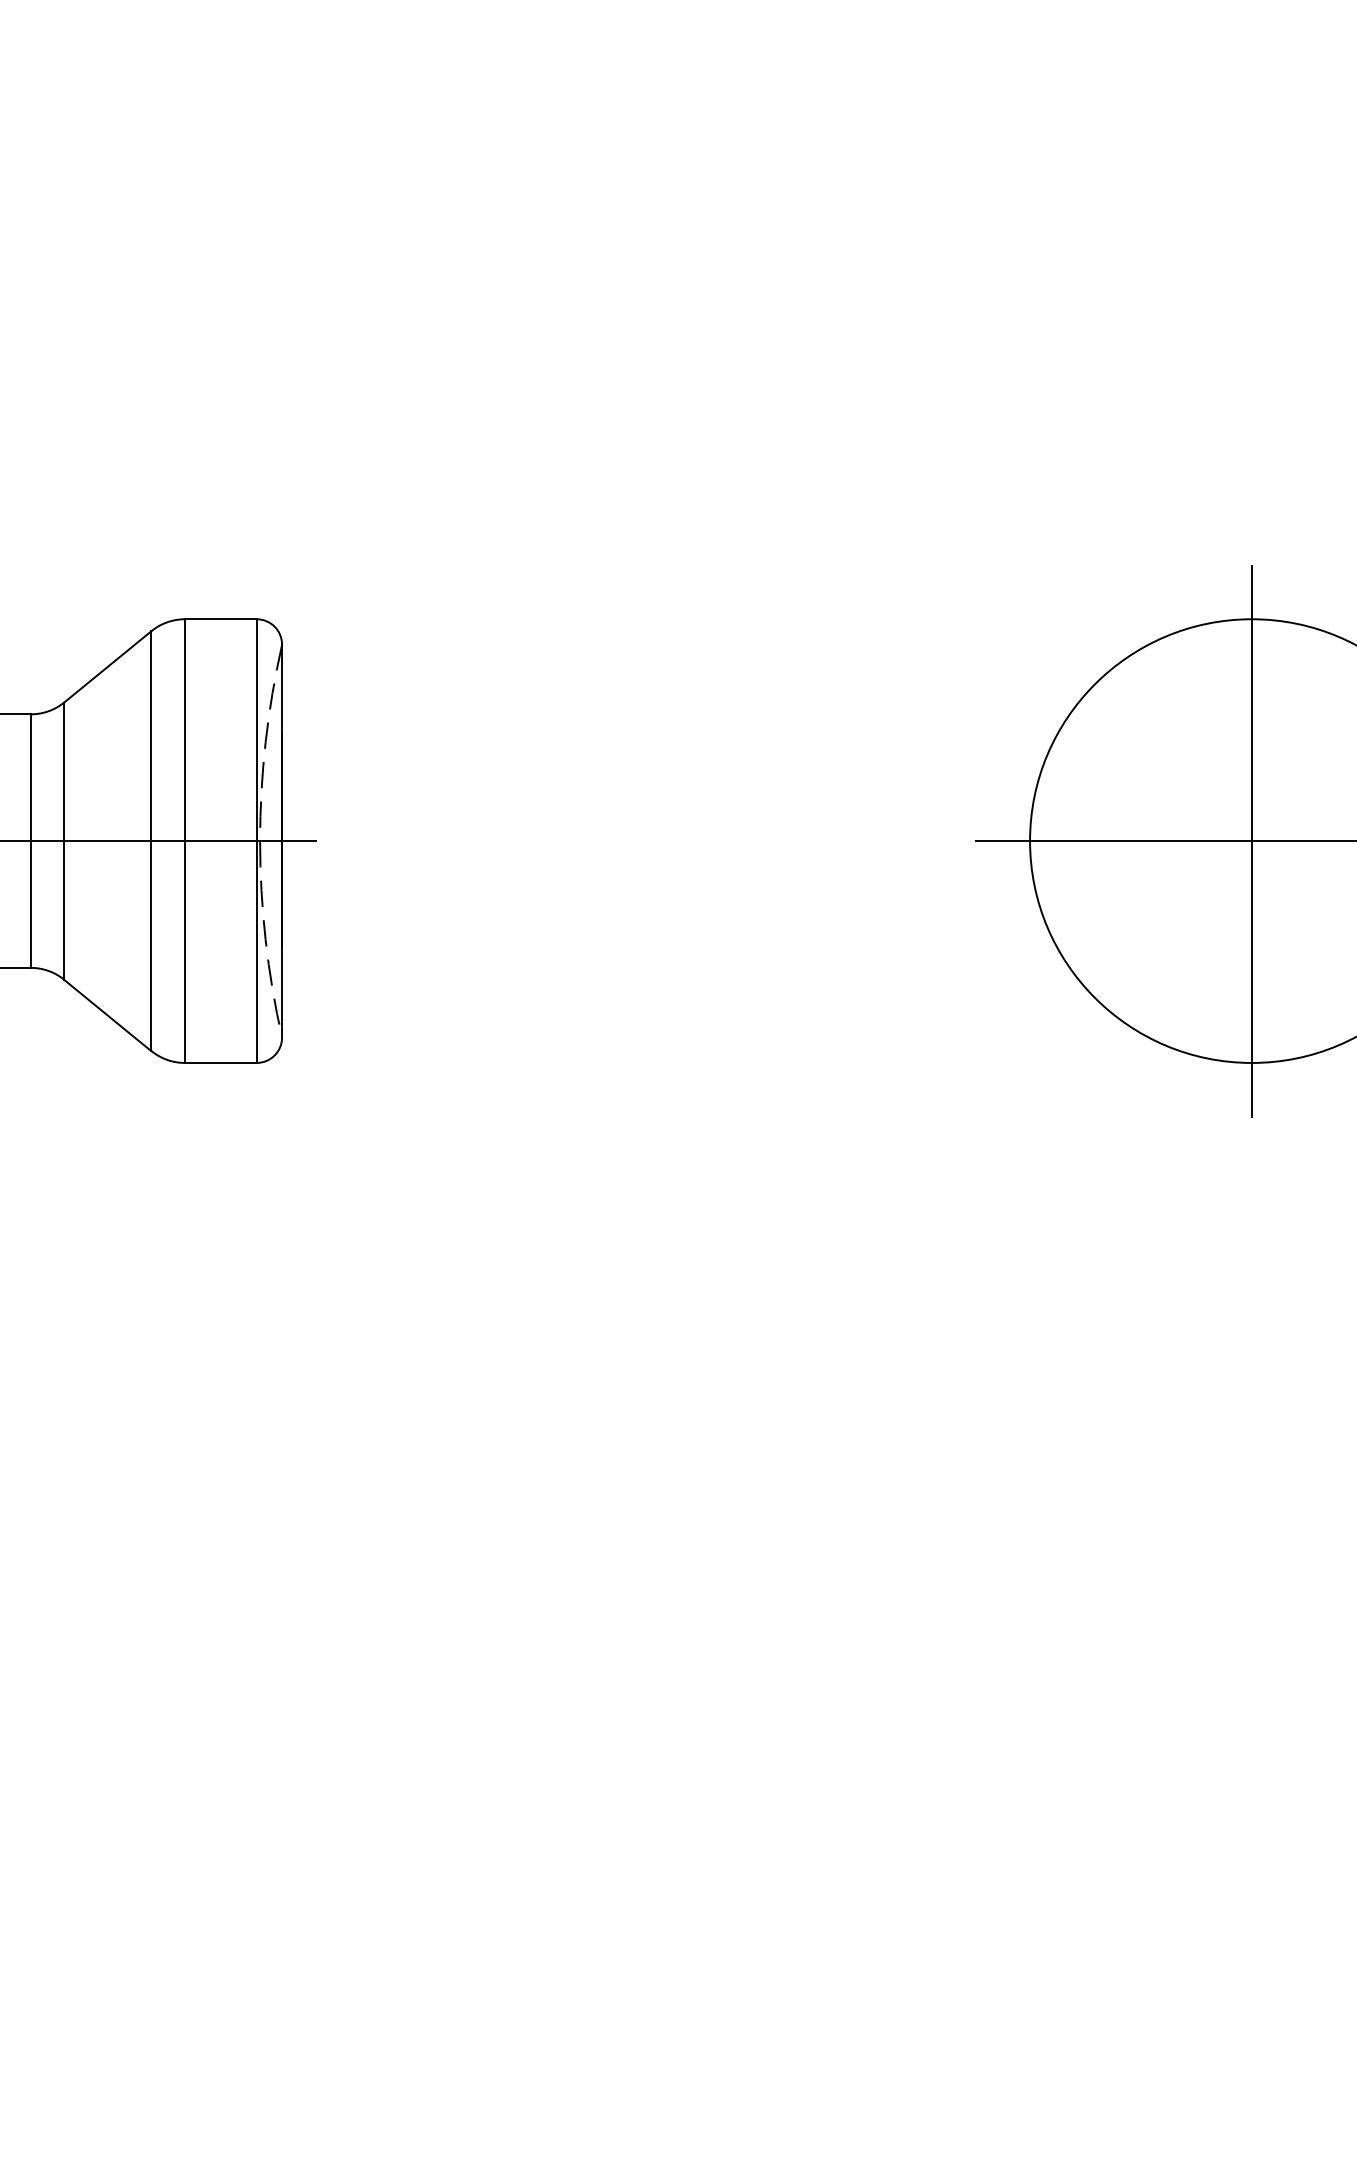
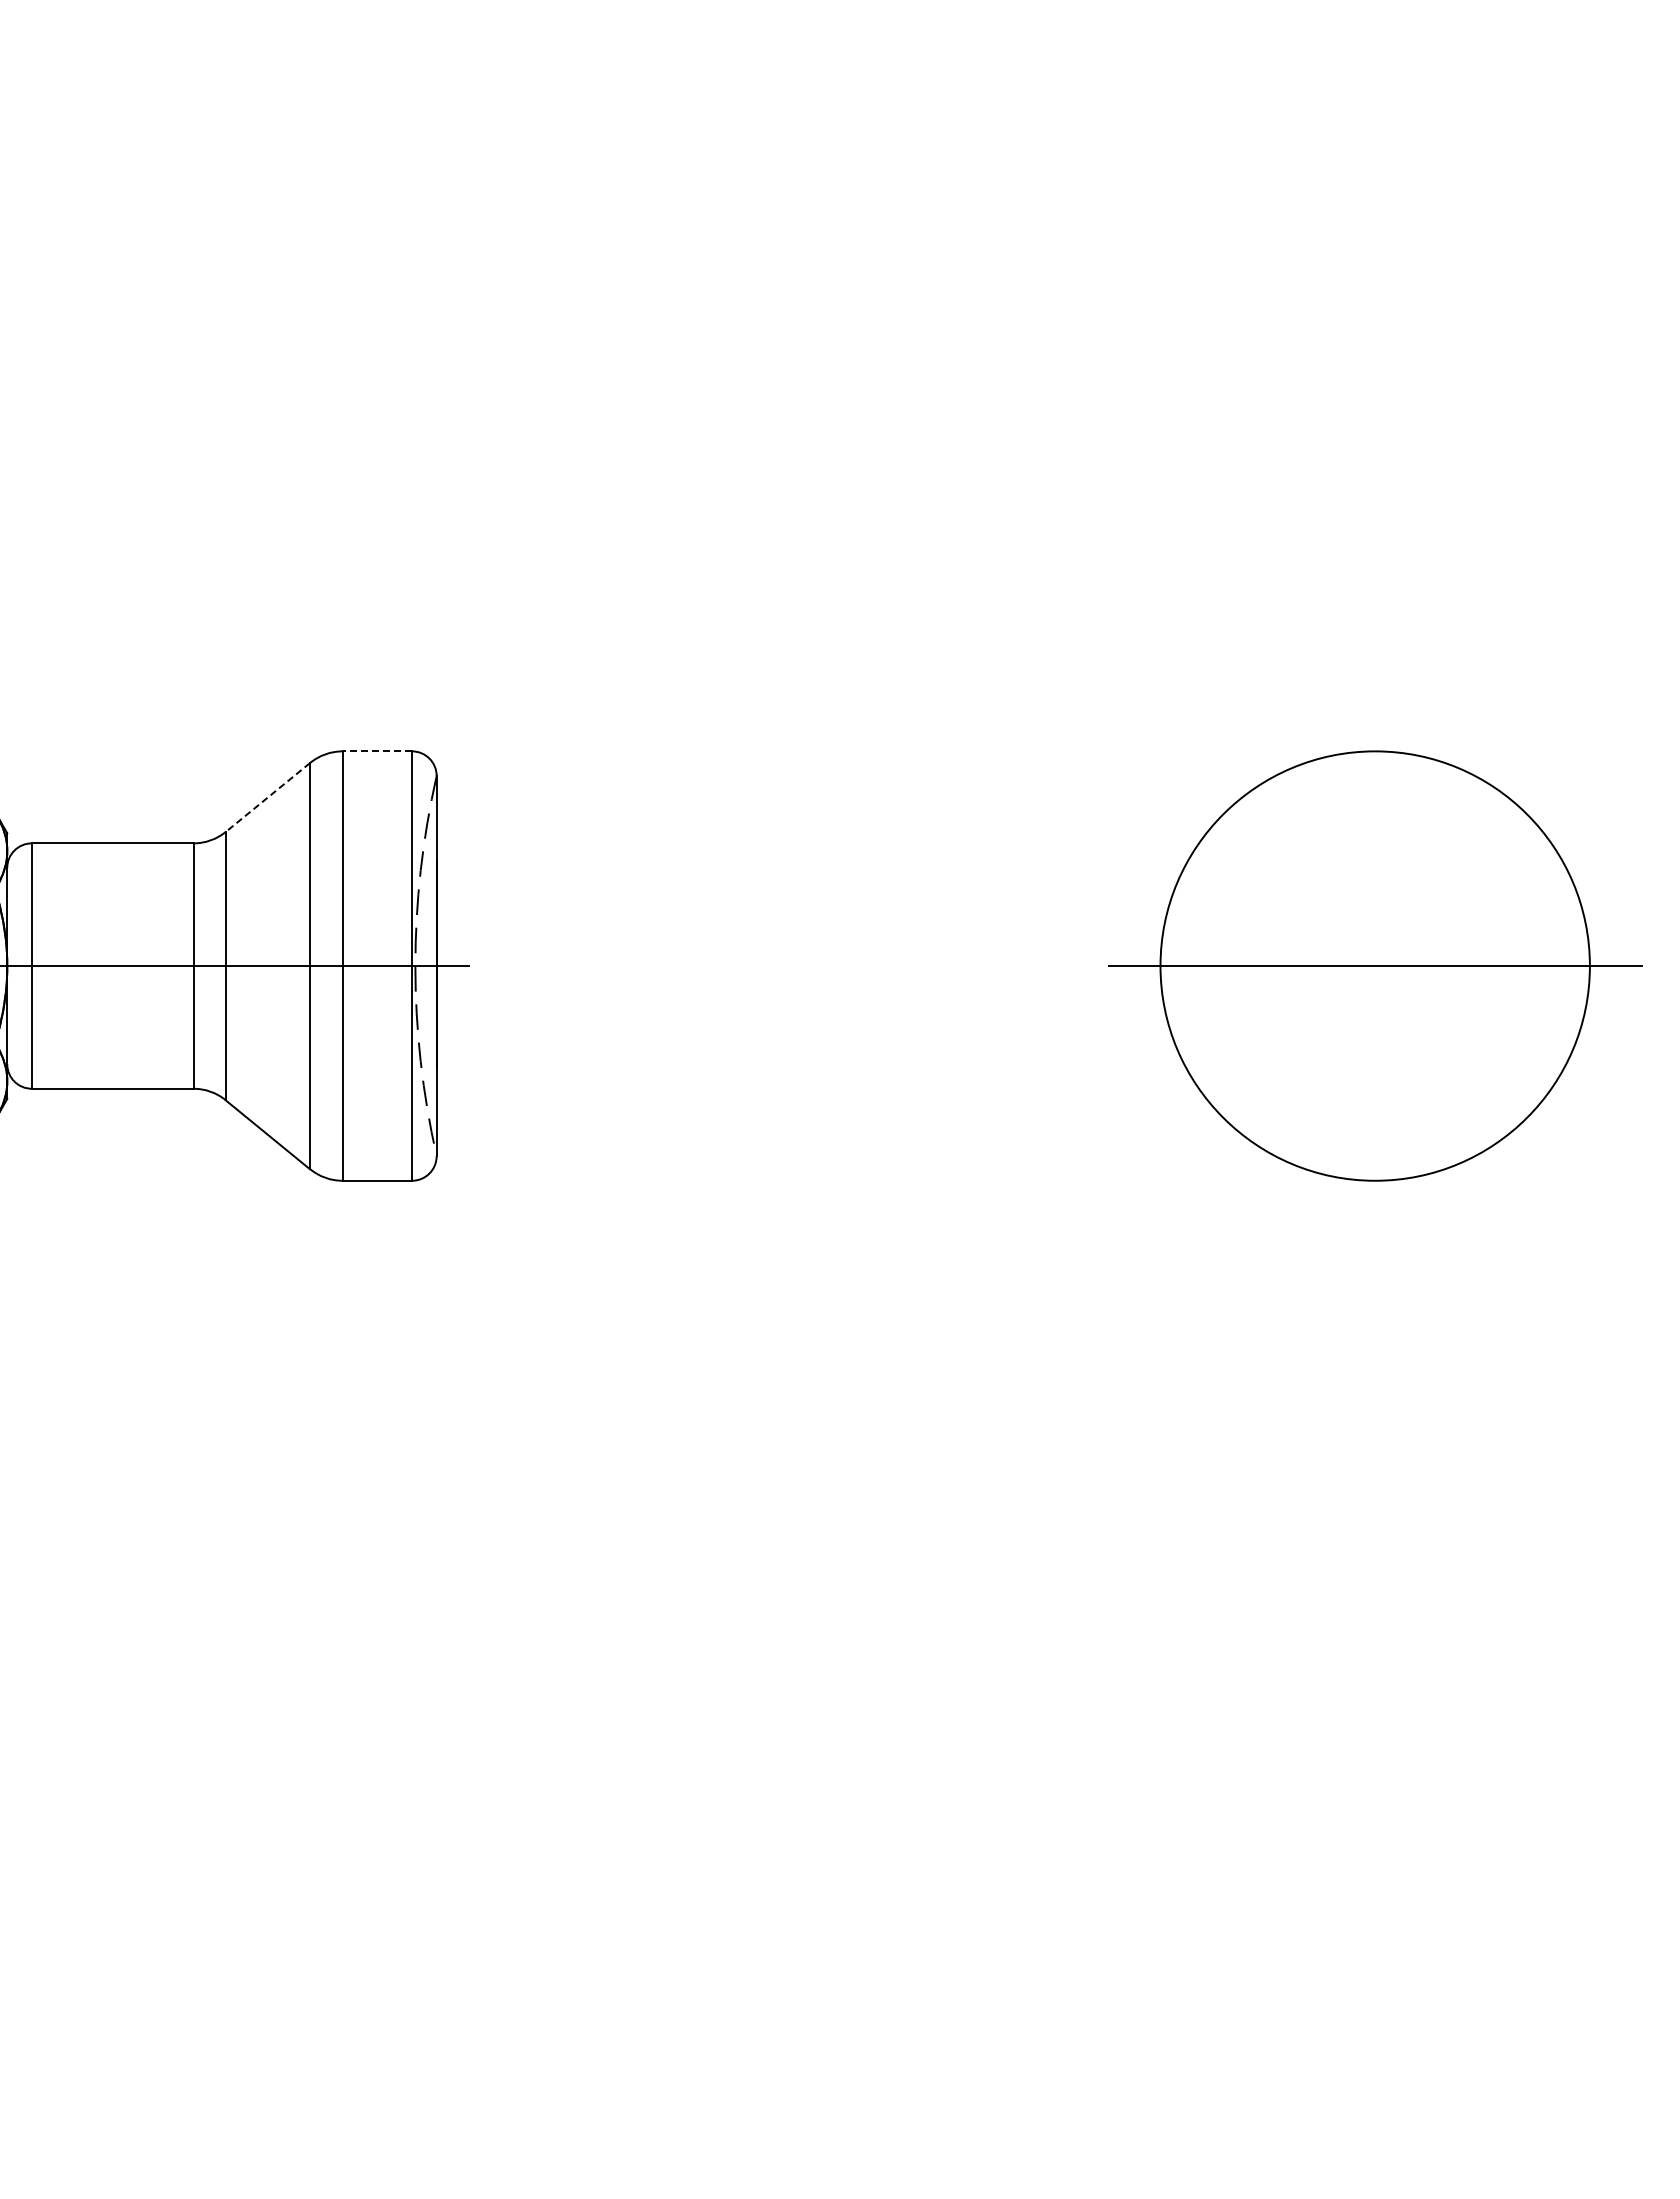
line: (220, 619) -> (377, 751), solid -> dashed
line: (107, 666) -> (267, 797), solid -> dashed
line: (1252, 840) -> (1375, 965), removed

